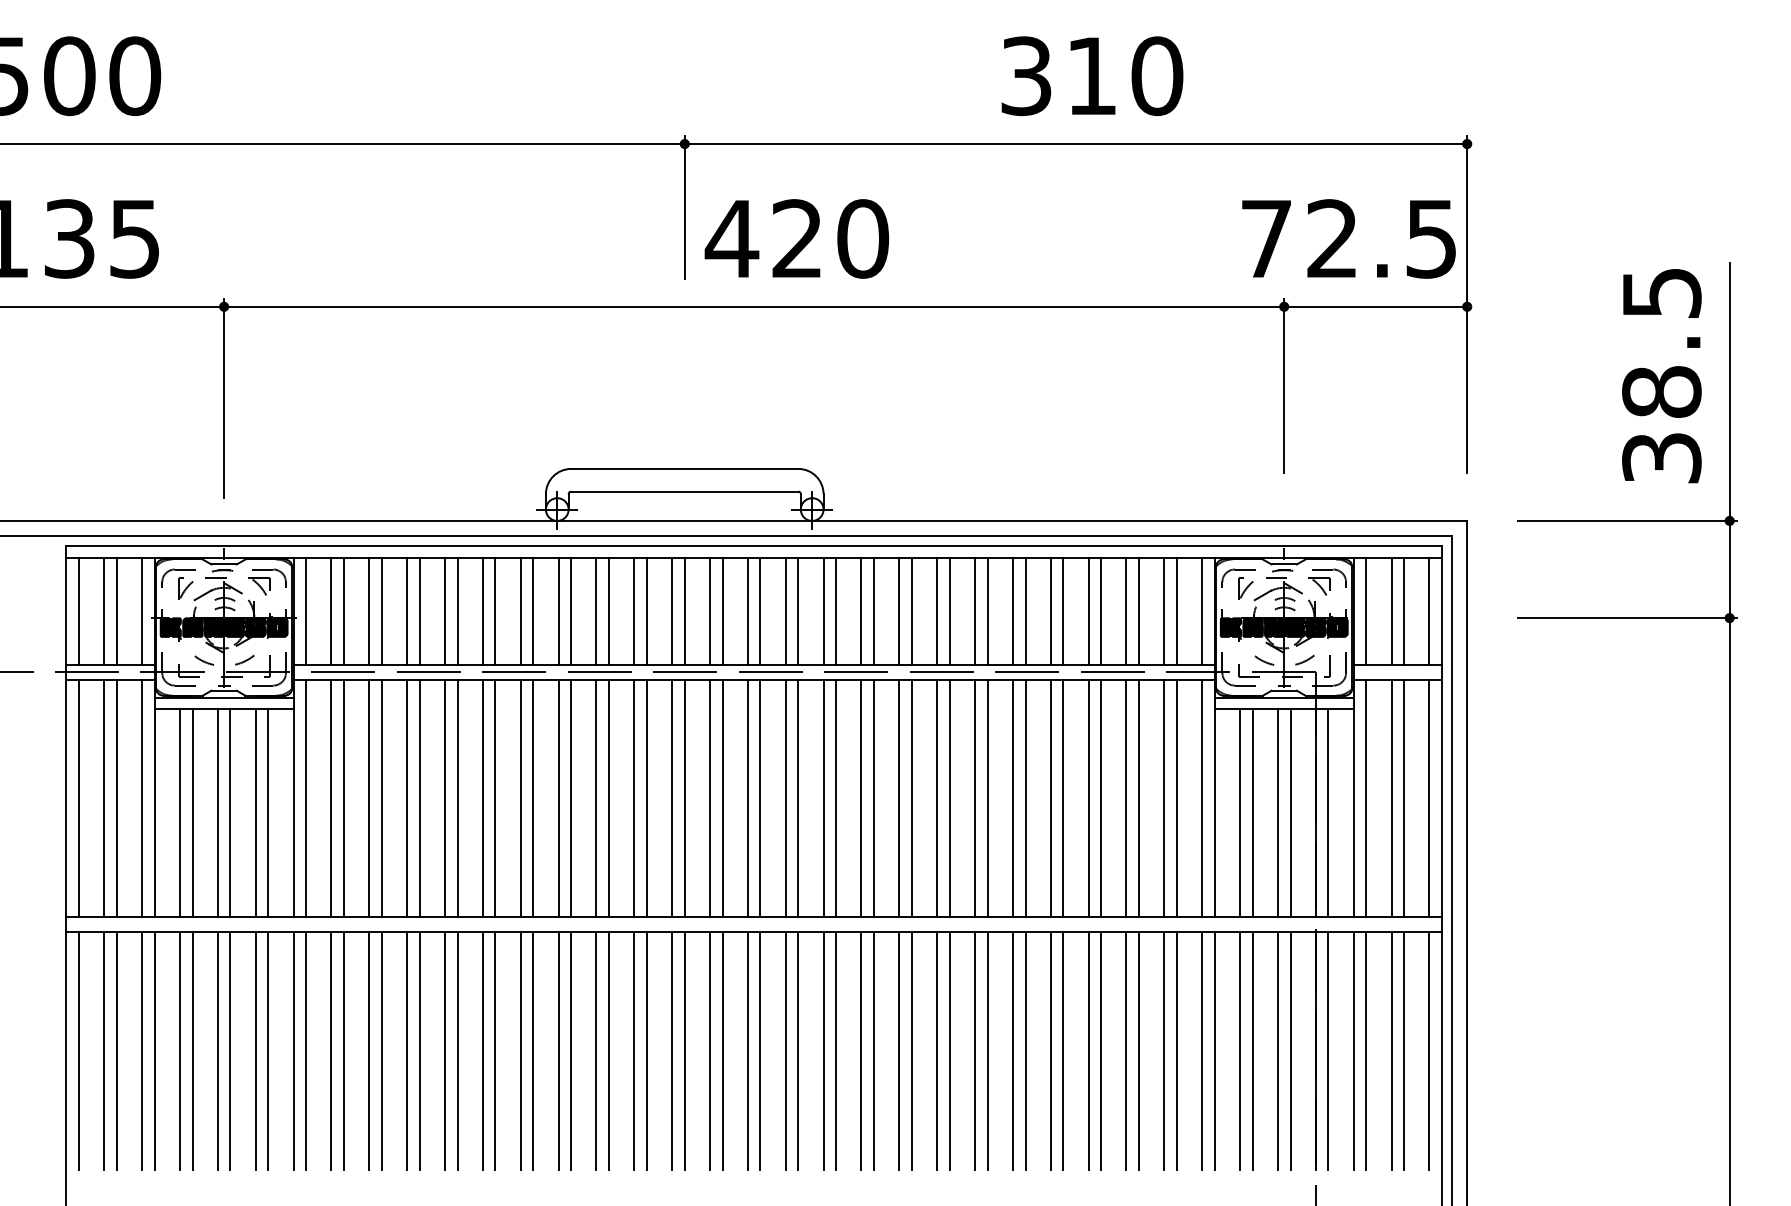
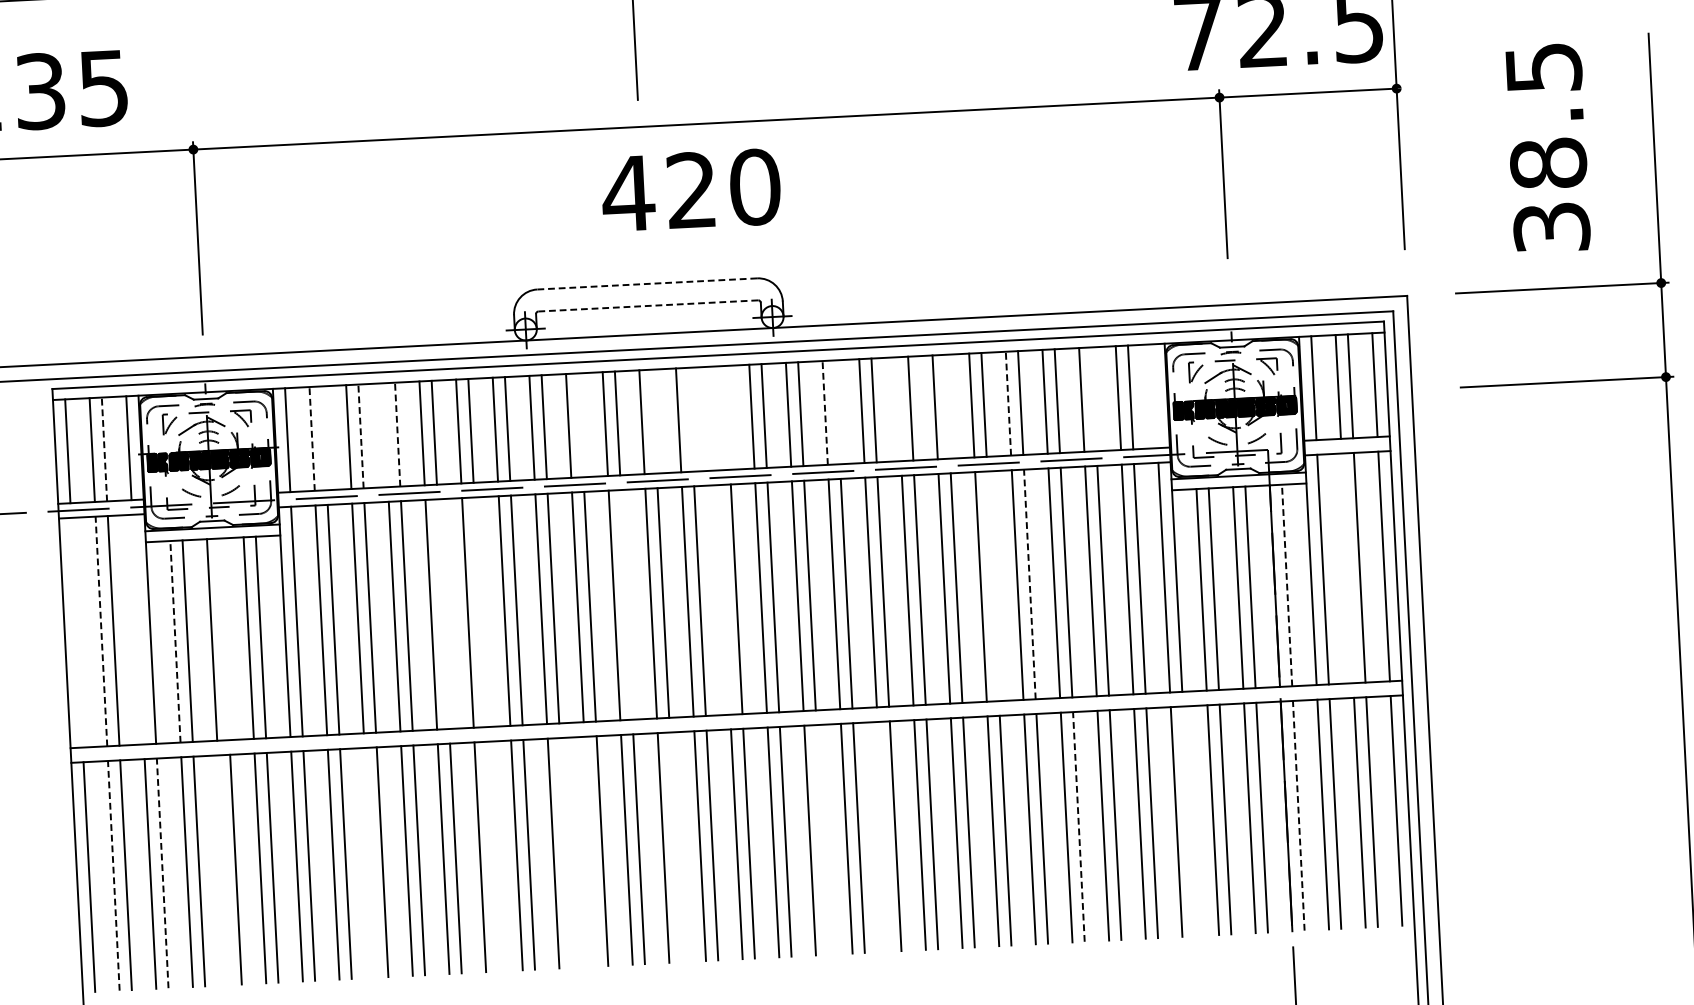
text: (796, 238) -> (690, 190), moved
text: (1661, 376) -> (1547, 148), moved
line: (684, 468) -> (646, 283), solid -> dashed
line: (684, 491) -> (648, 305), solid -> dashed
line: (344, 610) -> (324, 437), removed
line: (407, 610) -> (385, 434), removed
line: (609, 610) -> (581, 424), removed
line: (684, 610) -> (653, 420), removed
line: (722, 610) -> (690, 419), removed
line: (747, 610) -> (714, 417), removed
line: (760, 610) -> (727, 417), removed
line: (874, 610) -> (837, 411), removed
line: (937, 610) -> (898, 408), removed
line: (987, 610) -> (947, 406), removed
line: (1139, 610) -> (1094, 398), removed
line: (1202, 610) -> (1155, 395), removed
line: (116, 611) -> (104, 449), solid -> dashed
line: (331, 611) -> (312, 439), solid -> dashed
line: (381, 611) -> (360, 436), solid -> dashed
line: (419, 611) -> (397, 434), solid -> dashed
line: (861, 611) -> (825, 413), solid -> dashed
line: (1050, 611) -> (1008, 404), solid -> dashed
line: (78, 798) -> (76, 632), removed
line: (104, 798) -> (101, 631), solid -> dashed
line: (142, 798) -> (138, 629), removed
line: (457, 798) -> (443, 614), removed
line: (495, 798) -> (480, 612), removed
line: (646, 798) -> (626, 604), removed
line: (747, 798) -> (724, 599), removed
line: (1025, 798) -> (993, 586), removed
line: (1063, 798) -> (1029, 584), solid -> dashed
line: (1391, 798) -> (1347, 568), removed
line: (179, 812) -> (175, 641), solid -> dashed
line: (230, 812) -> (224, 638), removed
line: (1328, 812) -> (1287, 584), solid -> dashed
line: (104, 1050) -> (114, 875), solid -> dashed
line: (154, 1050) -> (162, 872), solid -> dashed
line: (217, 1050) -> (223, 869), removed
line: (369, 1050) -> (370, 862), removed
line: (495, 1050) -> (492, 856), removed
line: (571, 1050) -> (566, 852), removed
line: (596, 1050) -> (590, 851), removed
line: (684, 1050) -> (675, 846), removed
line: (836, 1050) -> (822, 839), removed
line: (899, 1050) -> (883, 836), removed
line: (1101, 1050) -> (1079, 826), solid -> dashed
line: (1214, 1050) -> (1188, 820), removed
line: (1328, 1050) -> (1298, 815), solid -> dashed

